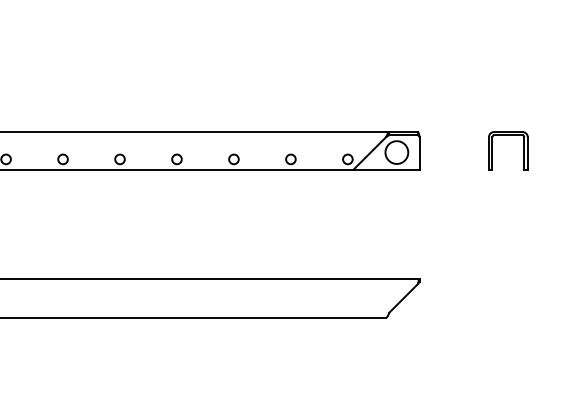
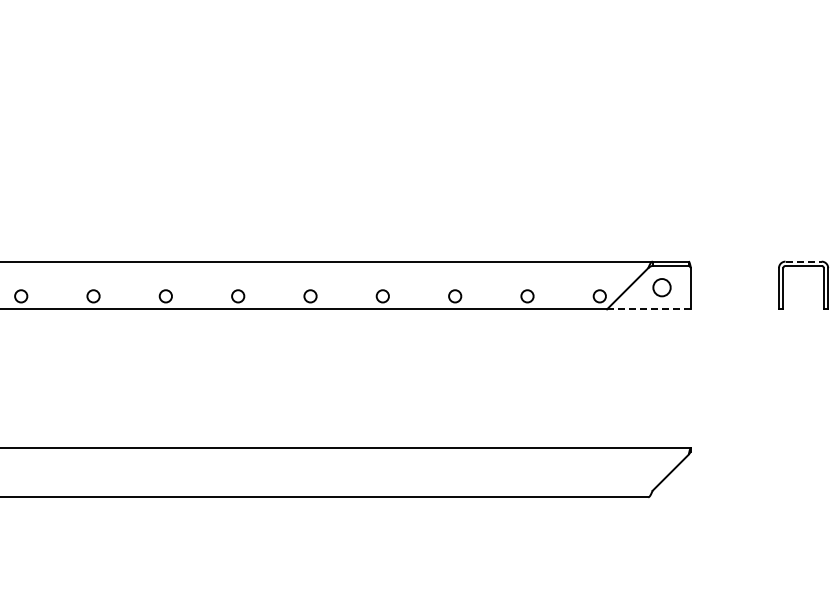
line: (509, 131) -> (804, 261), solid -> dashed
circle: (396, 152) -> (661, 287), size x0.6
line: (387, 169) -> (649, 309), solid -> dashed

